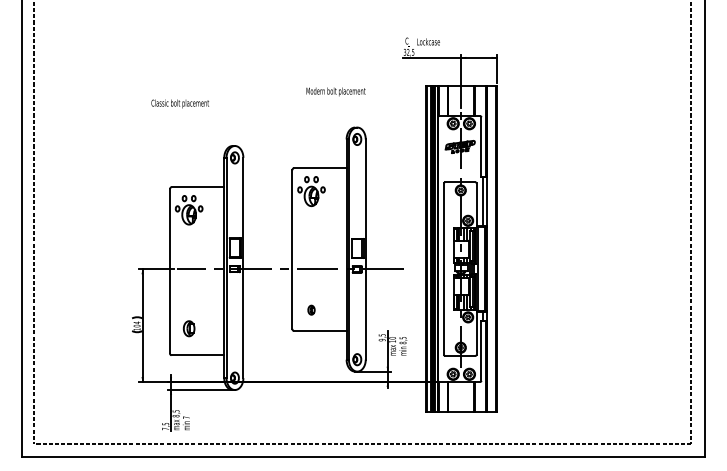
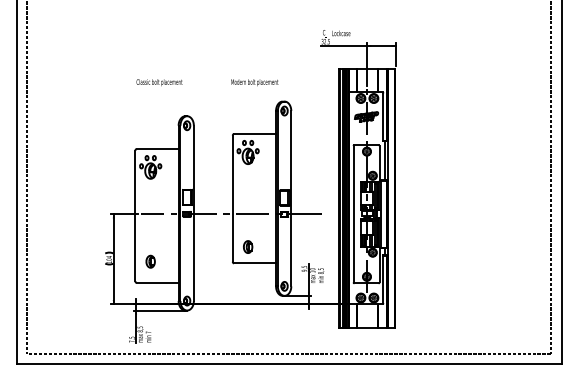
text: (335, 91) -> (254, 82), moved
text: (179, 103) -> (158, 82), moved
part: (311, 309) -> (248, 246), size x1.67

